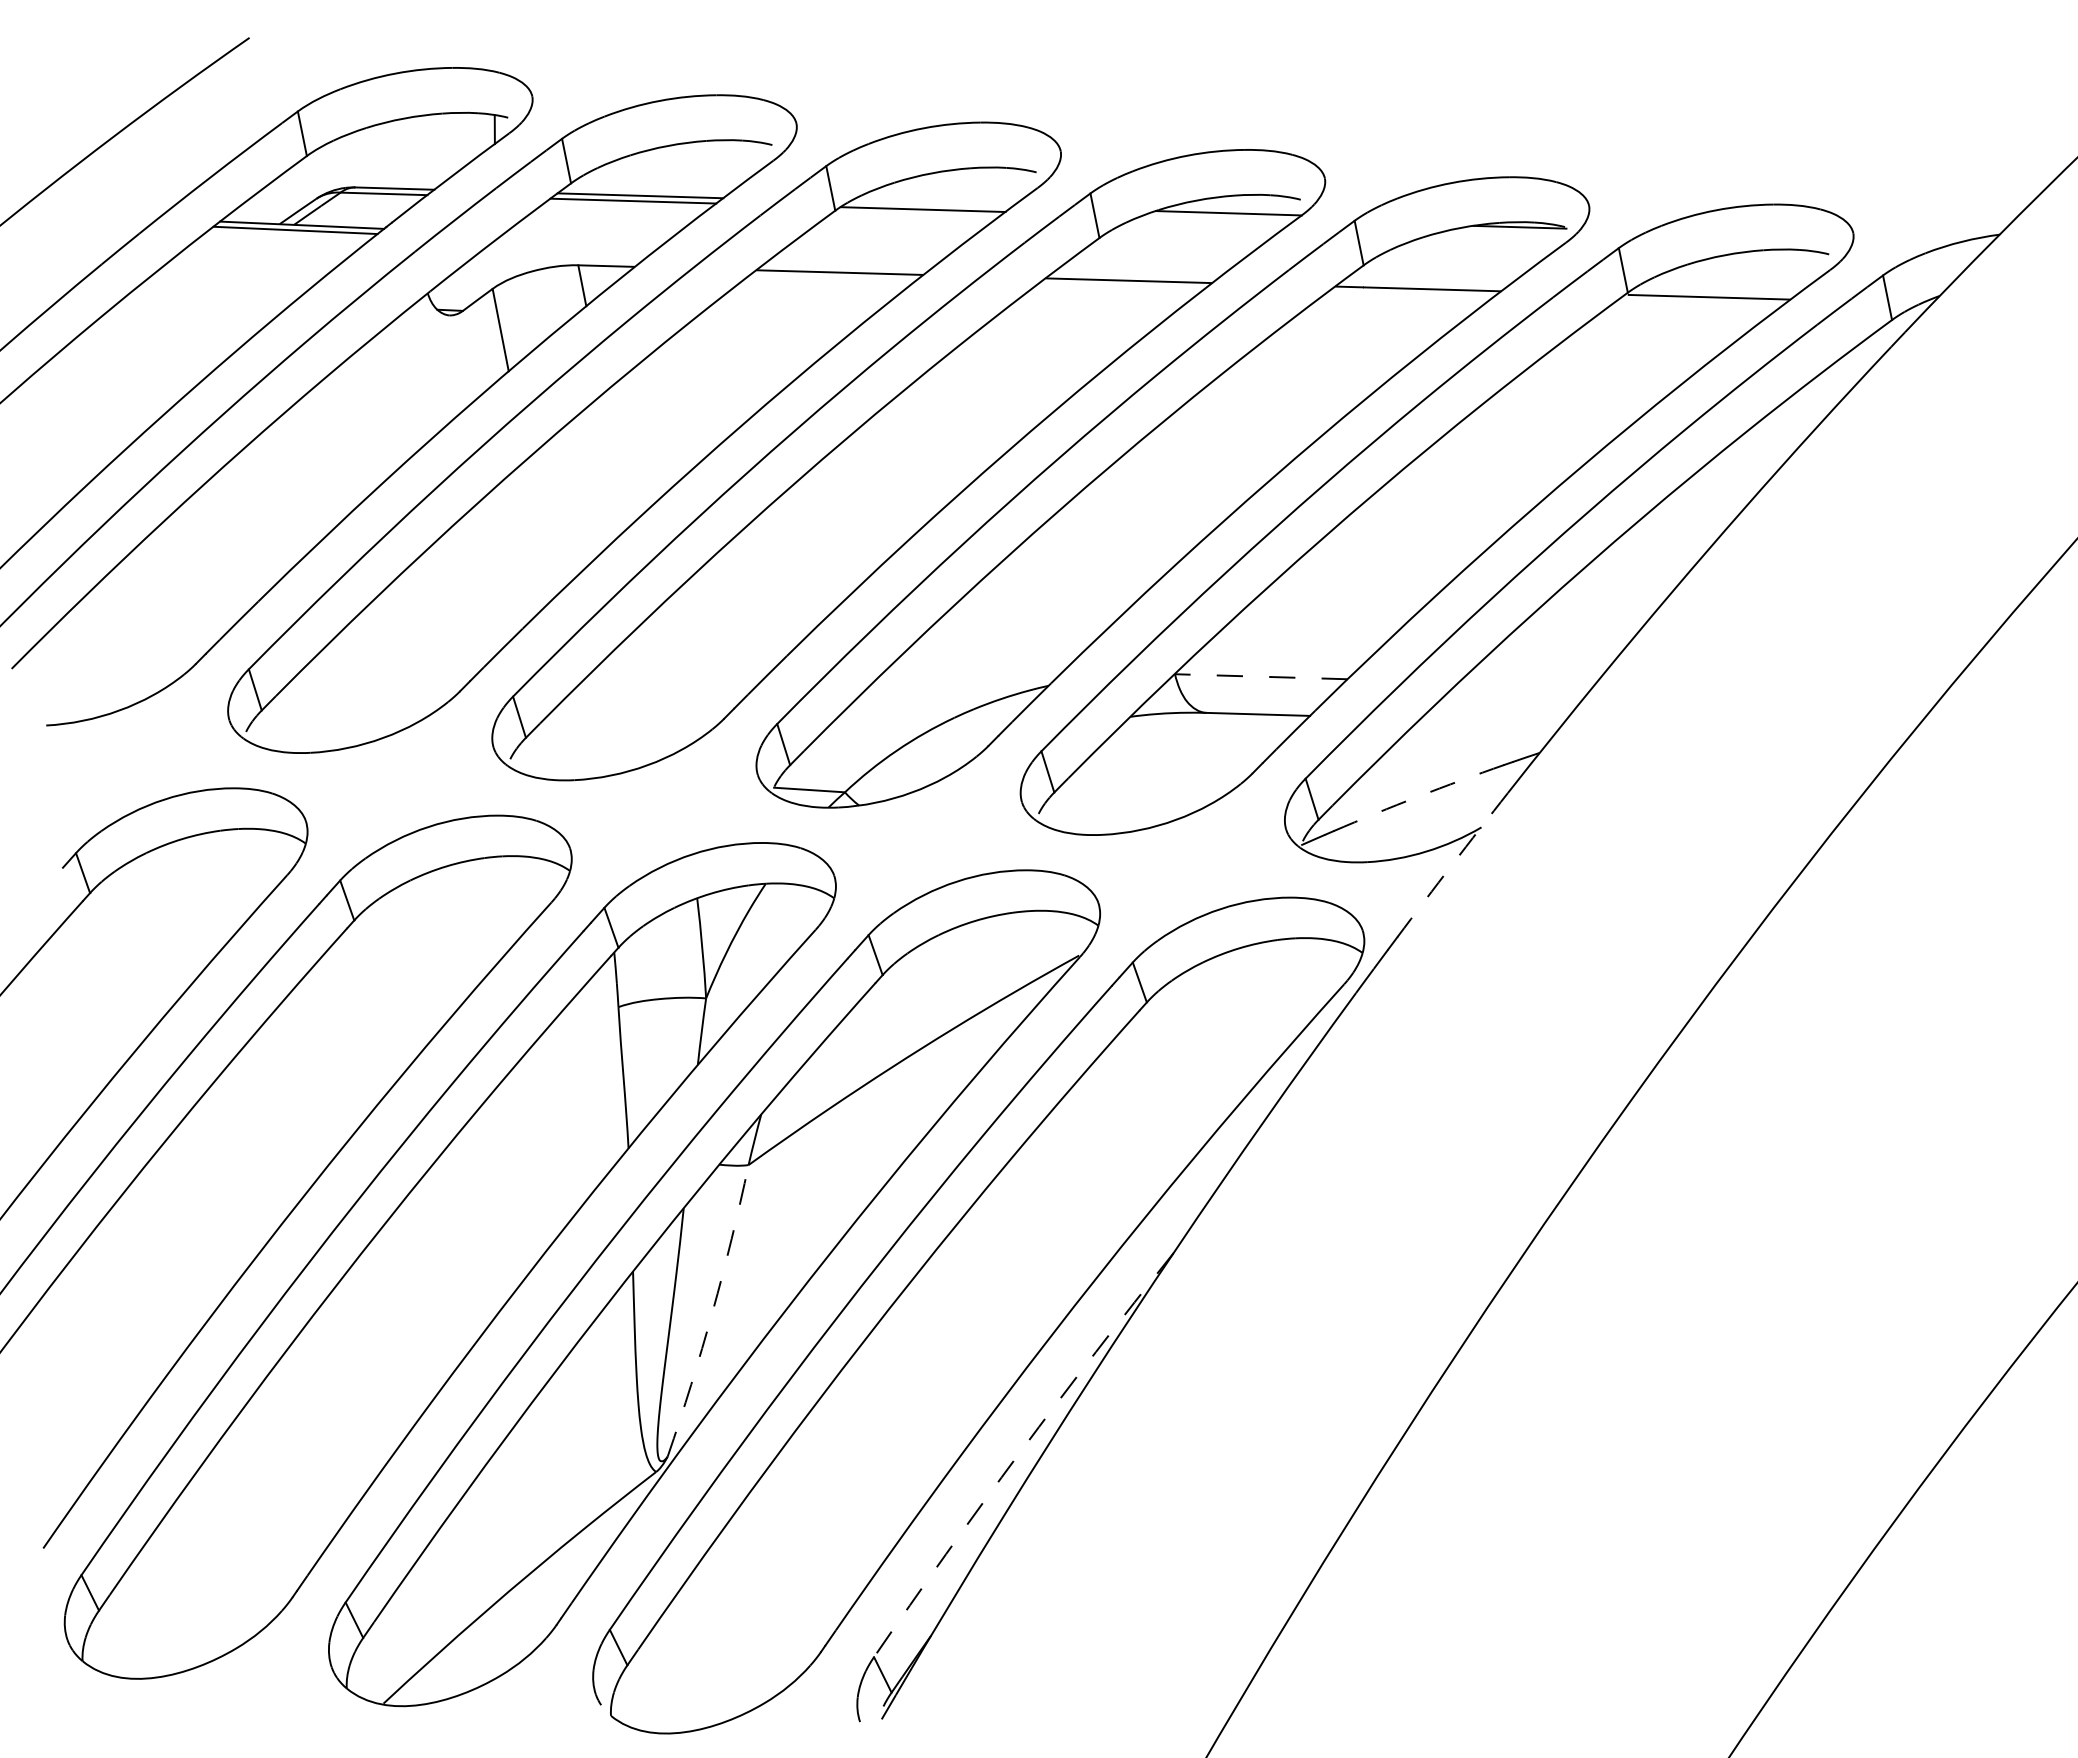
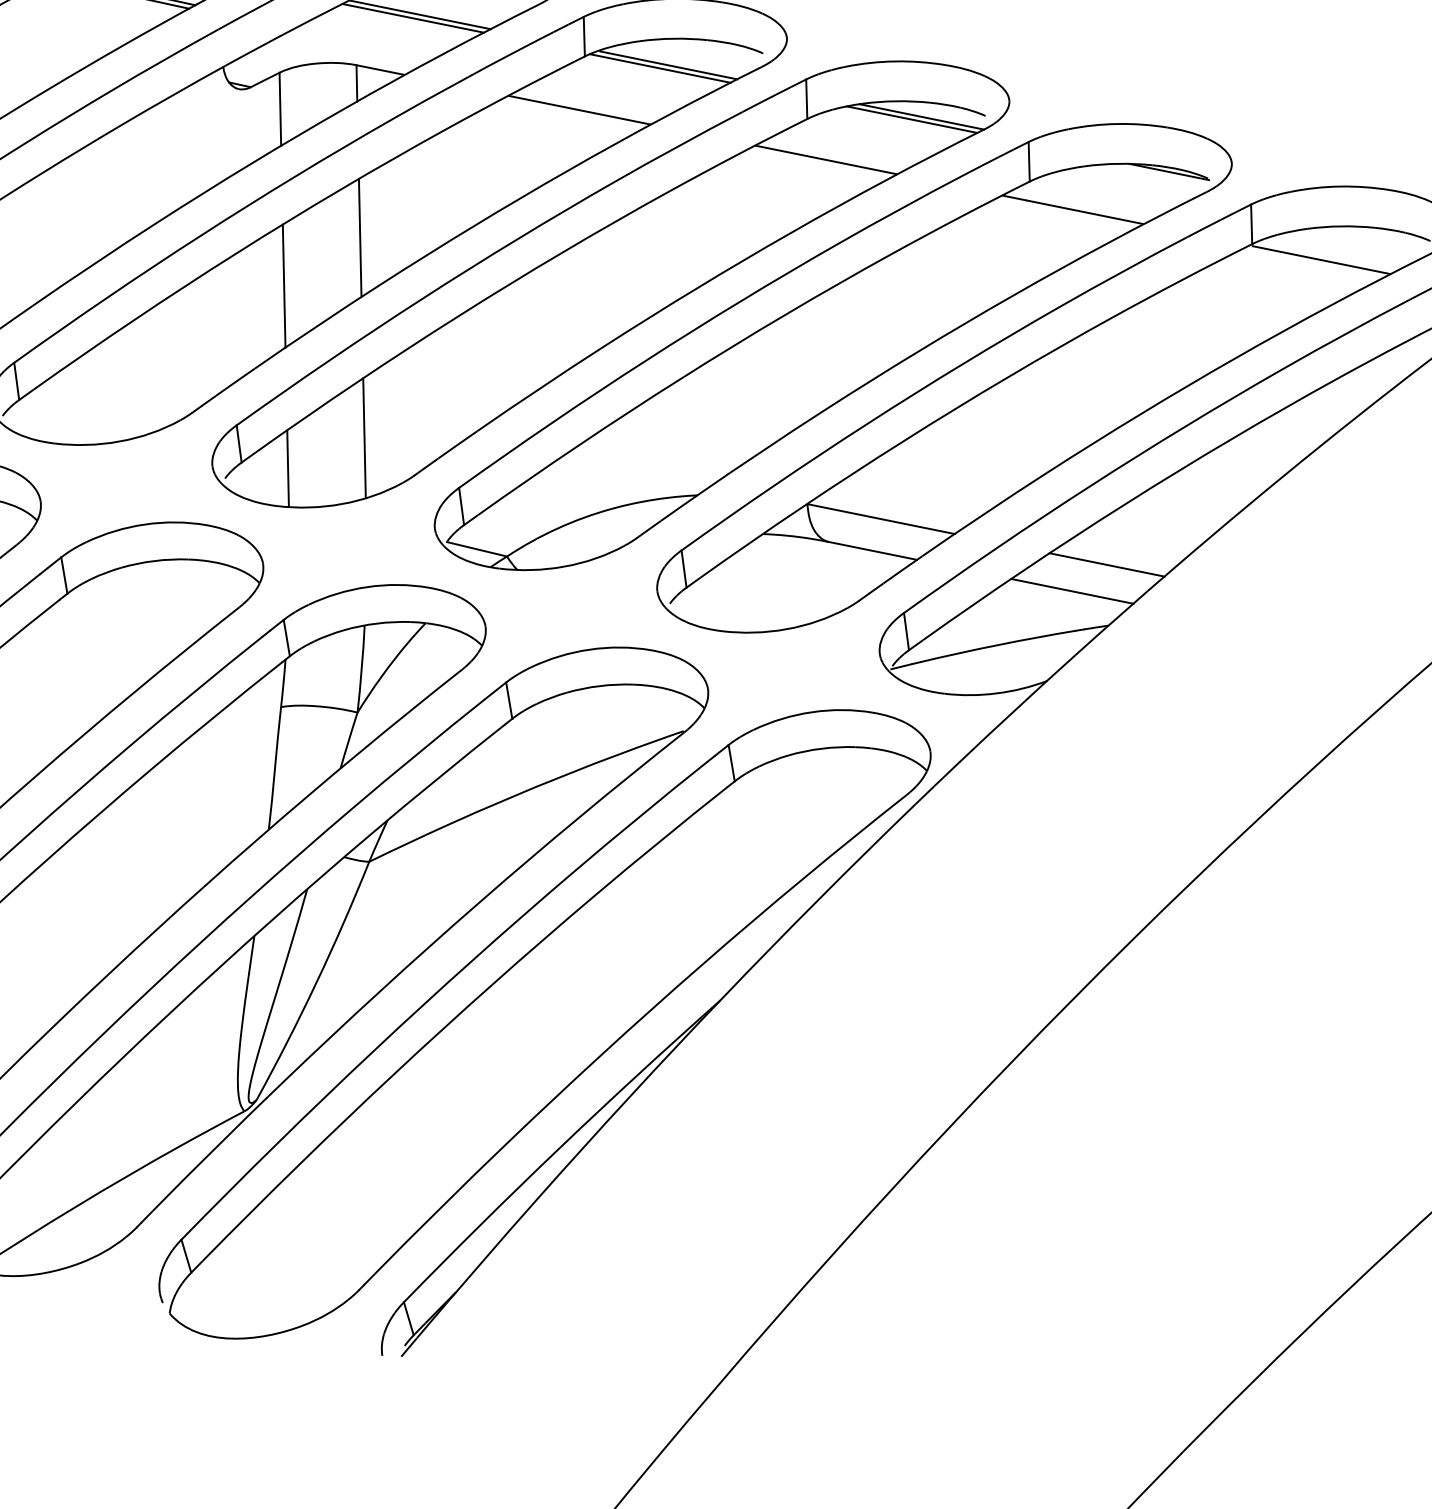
line: (931, 204) -> (668, 65), added
line: (1217, 218) -> (911, 119), added
line: (616, 460) -> (360, 238), added
line: (539, 529) -> (284, 285), added
line: (1260, 676) -> (880, 518), dashed -> solid
line: (1525, 684) -> (1106, 564), added
line: (660, 685) -> (364, 437), added
line: (1491, 721) -> (1071, 591), added
line: (579, 735) -> (287, 468), added
arc: (1418, 796) -> (998, 645), dashed -> solid
arc: (1452, 864) -> (1017, 708), dashed -> solid
arc: (712, 1312) -> (316, 982), dashed -> solid
arc: (1020, 1452) -> (559, 1148), dashed -> solid

